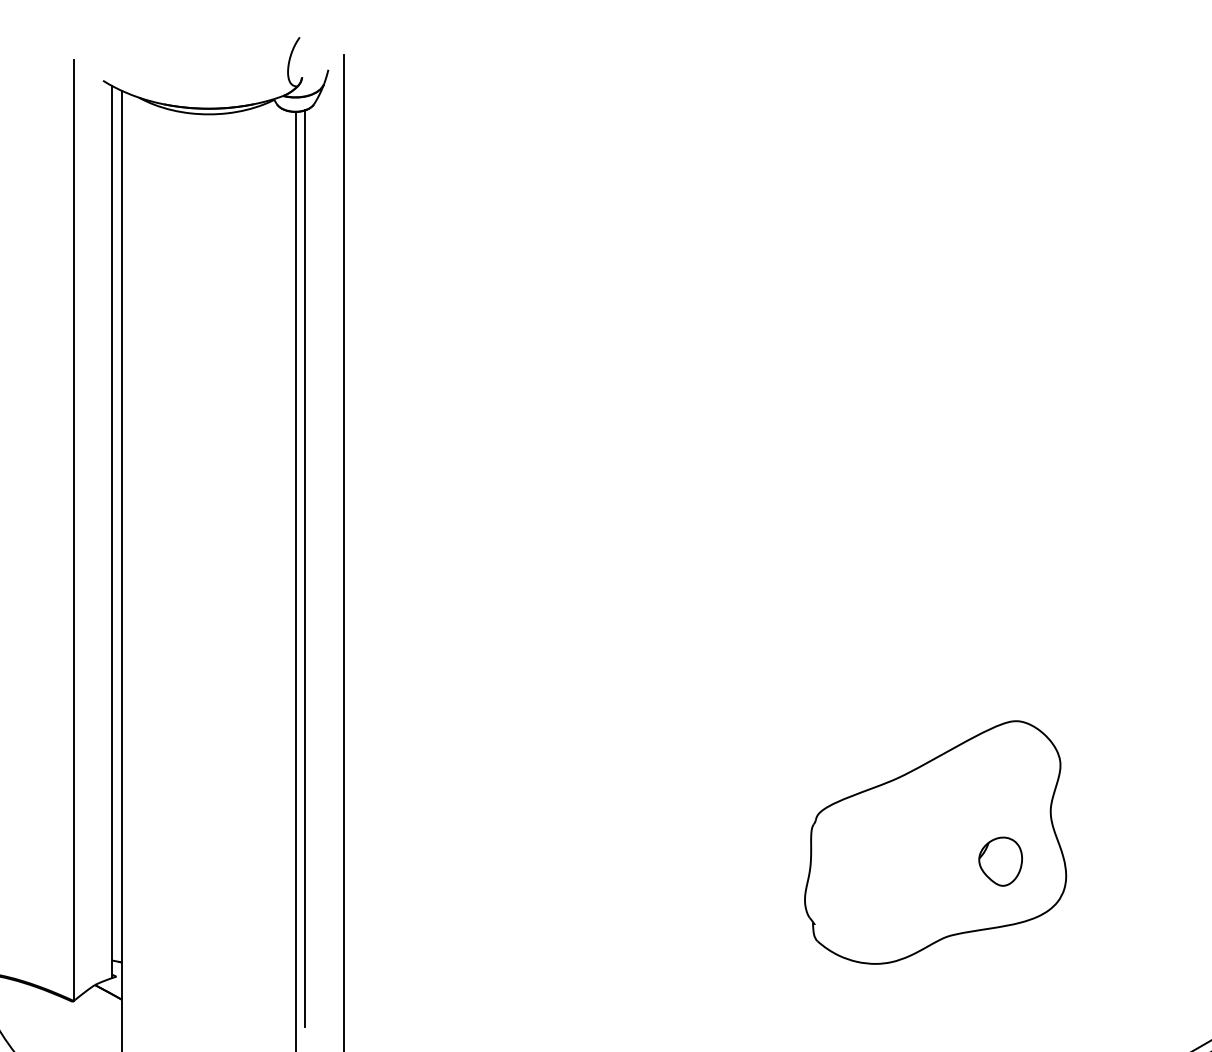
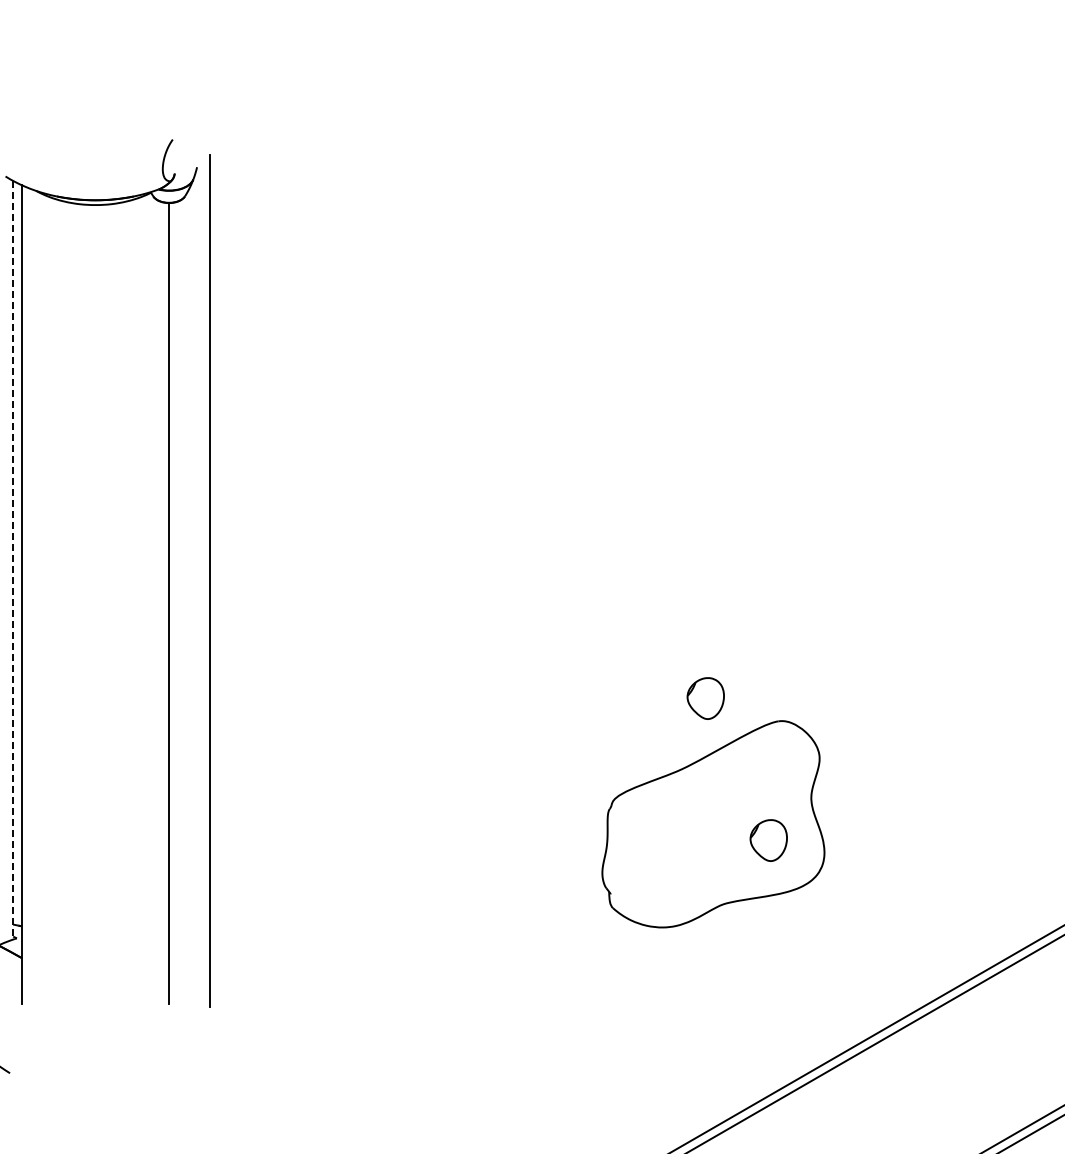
line: (112, 532) -> (13, 560), solid -> dashed
line: (305, 568) -> (177, 591), removed
part: (926, 694) -> (705, 698), added

